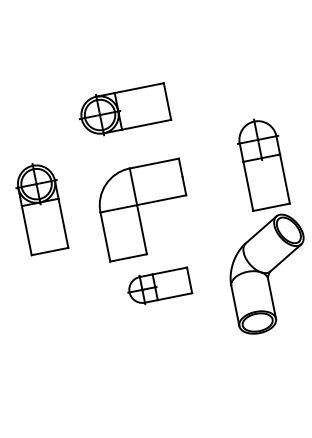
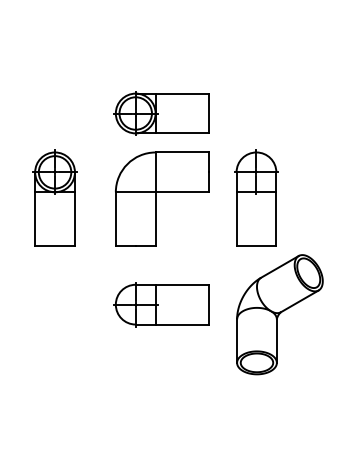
part: (262, 163) -> (256, 197), moved
part: (144, 209) -> (162, 198), moved
part: (158, 286) -> (161, 304), size x1.43

